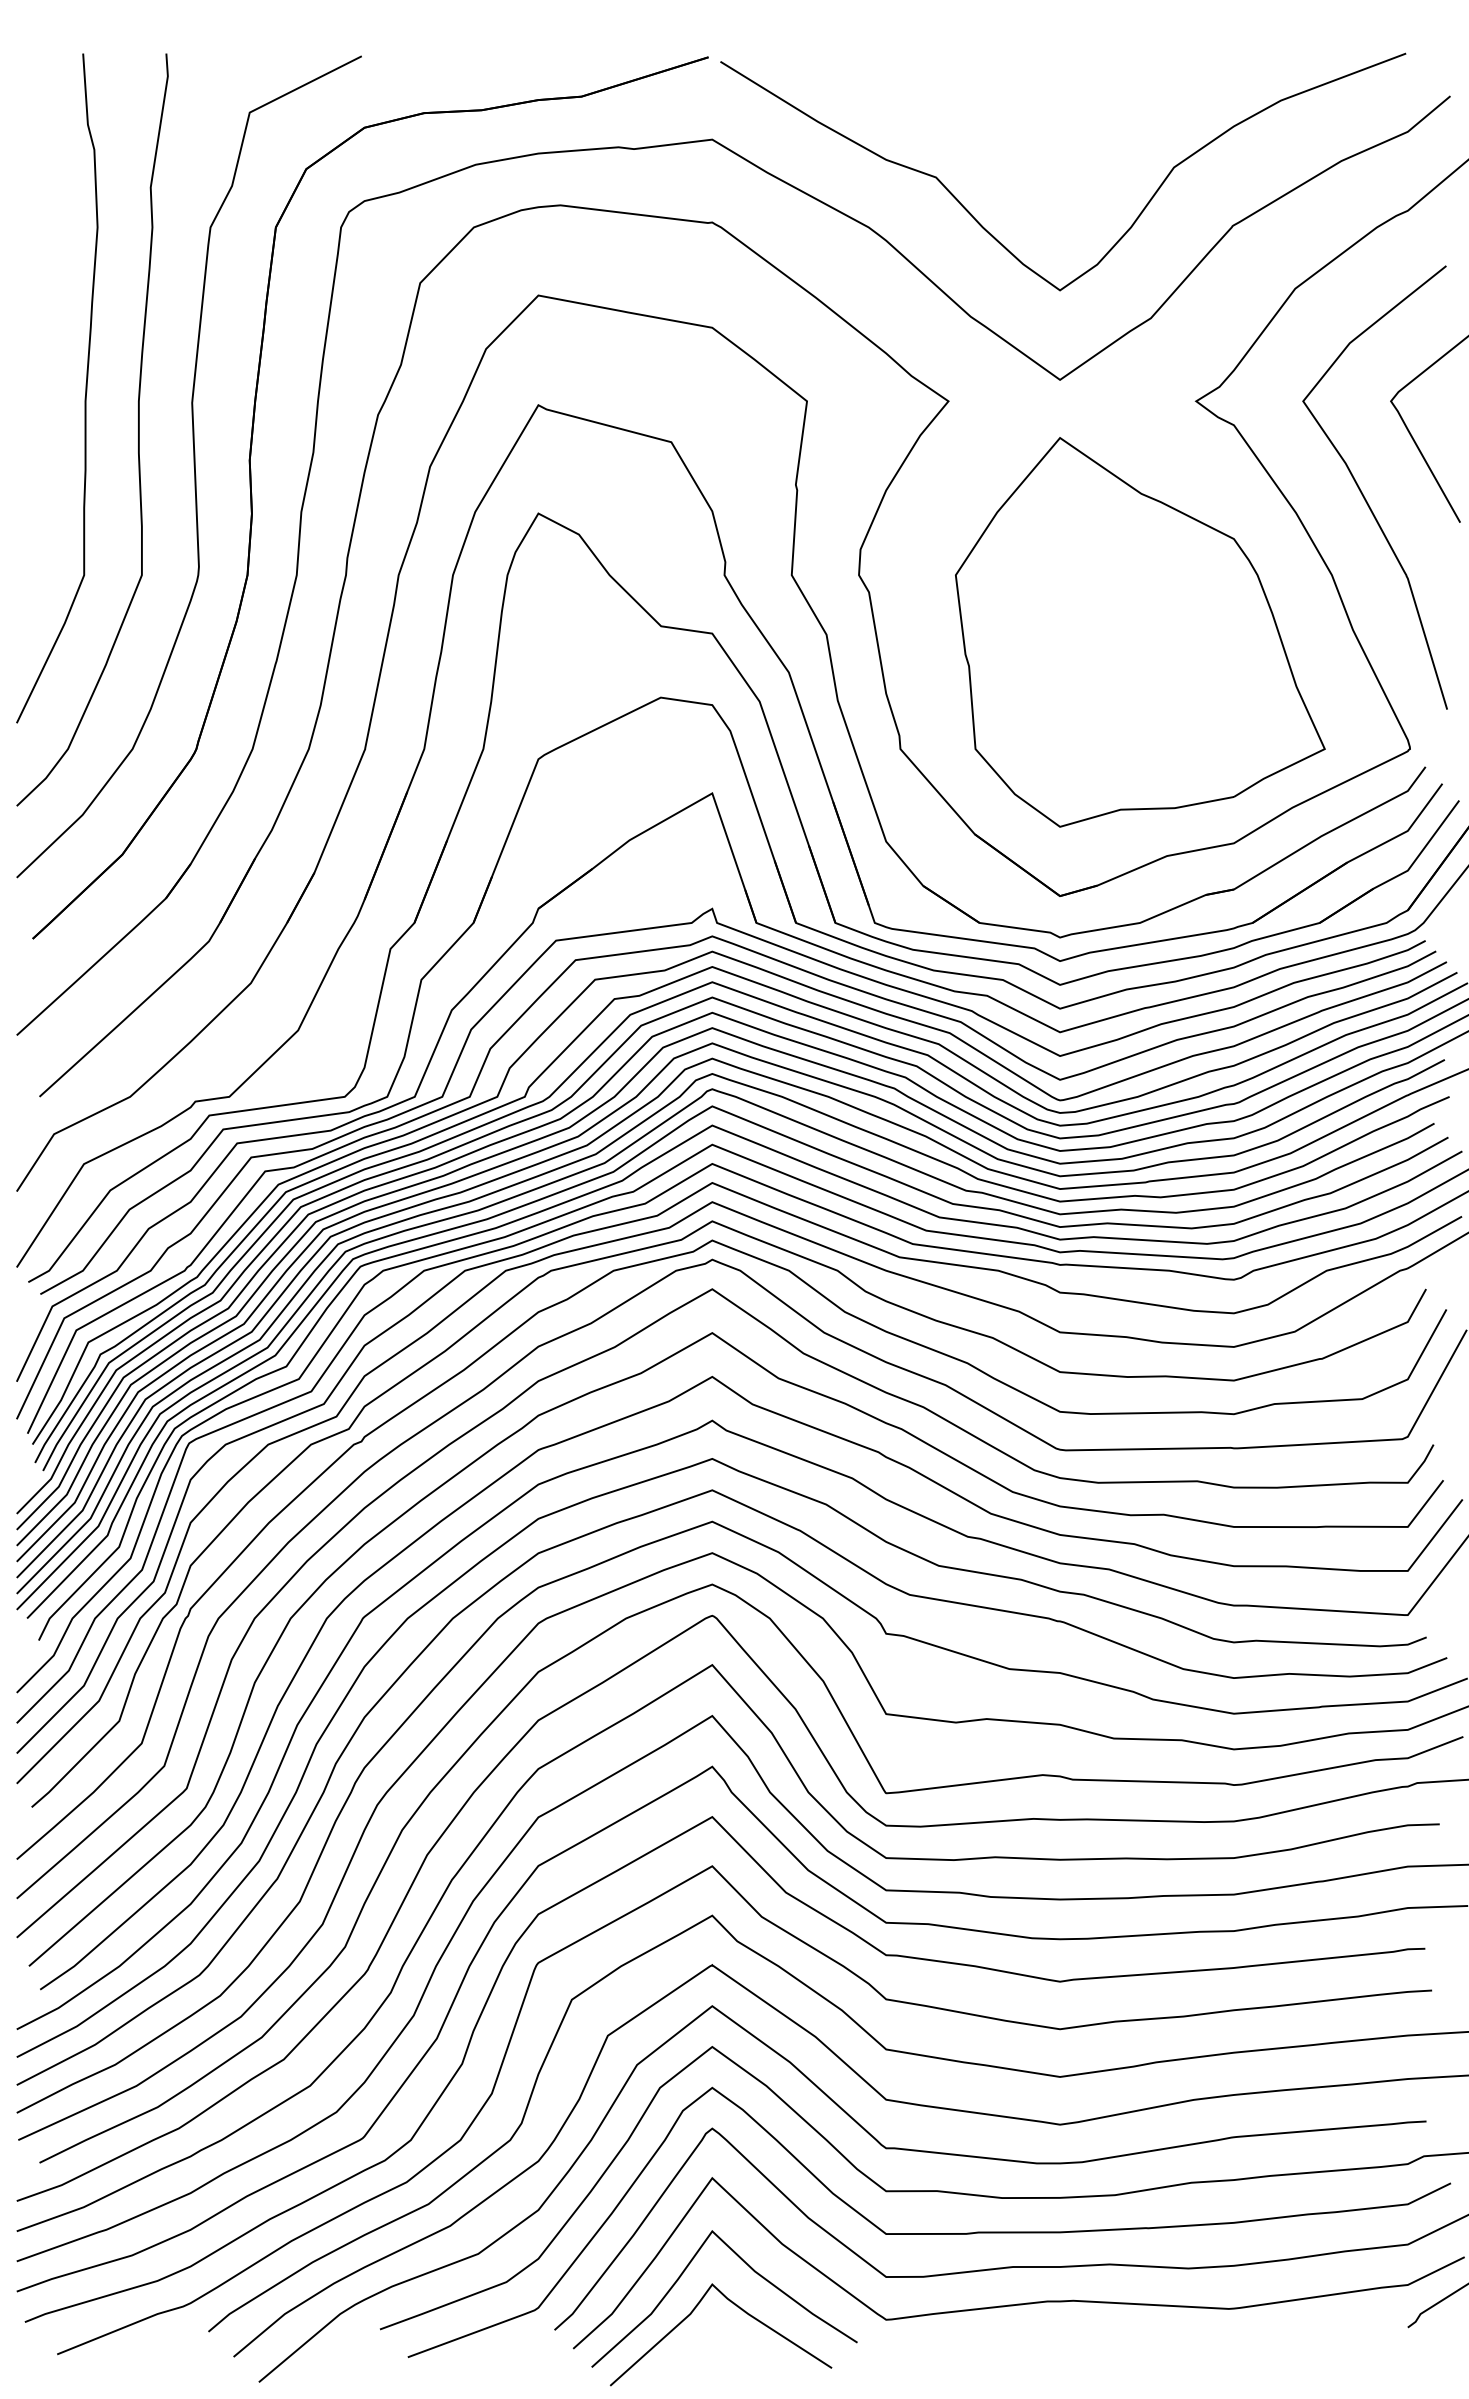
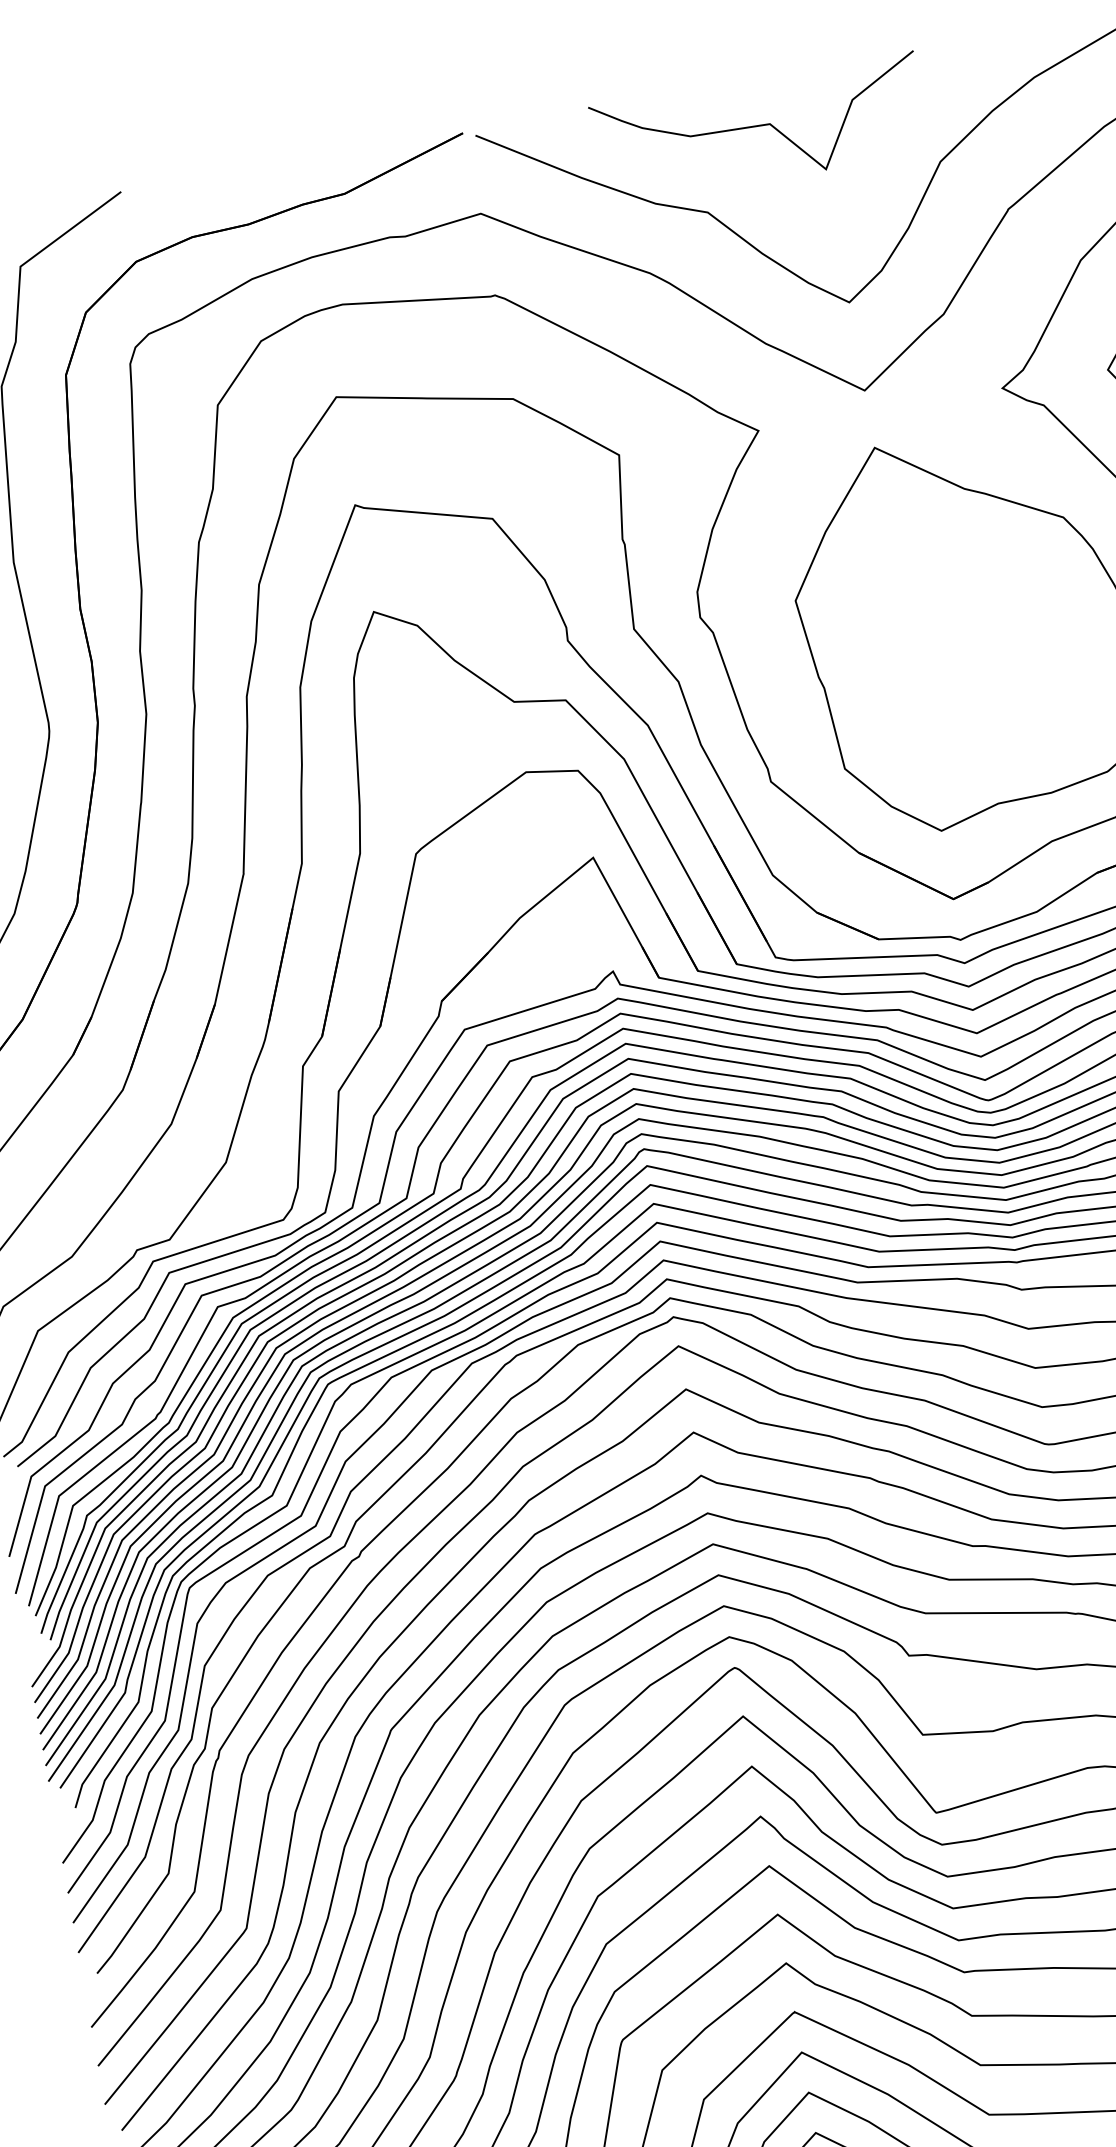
curve: (1001, 101) -> (759, 126), added

